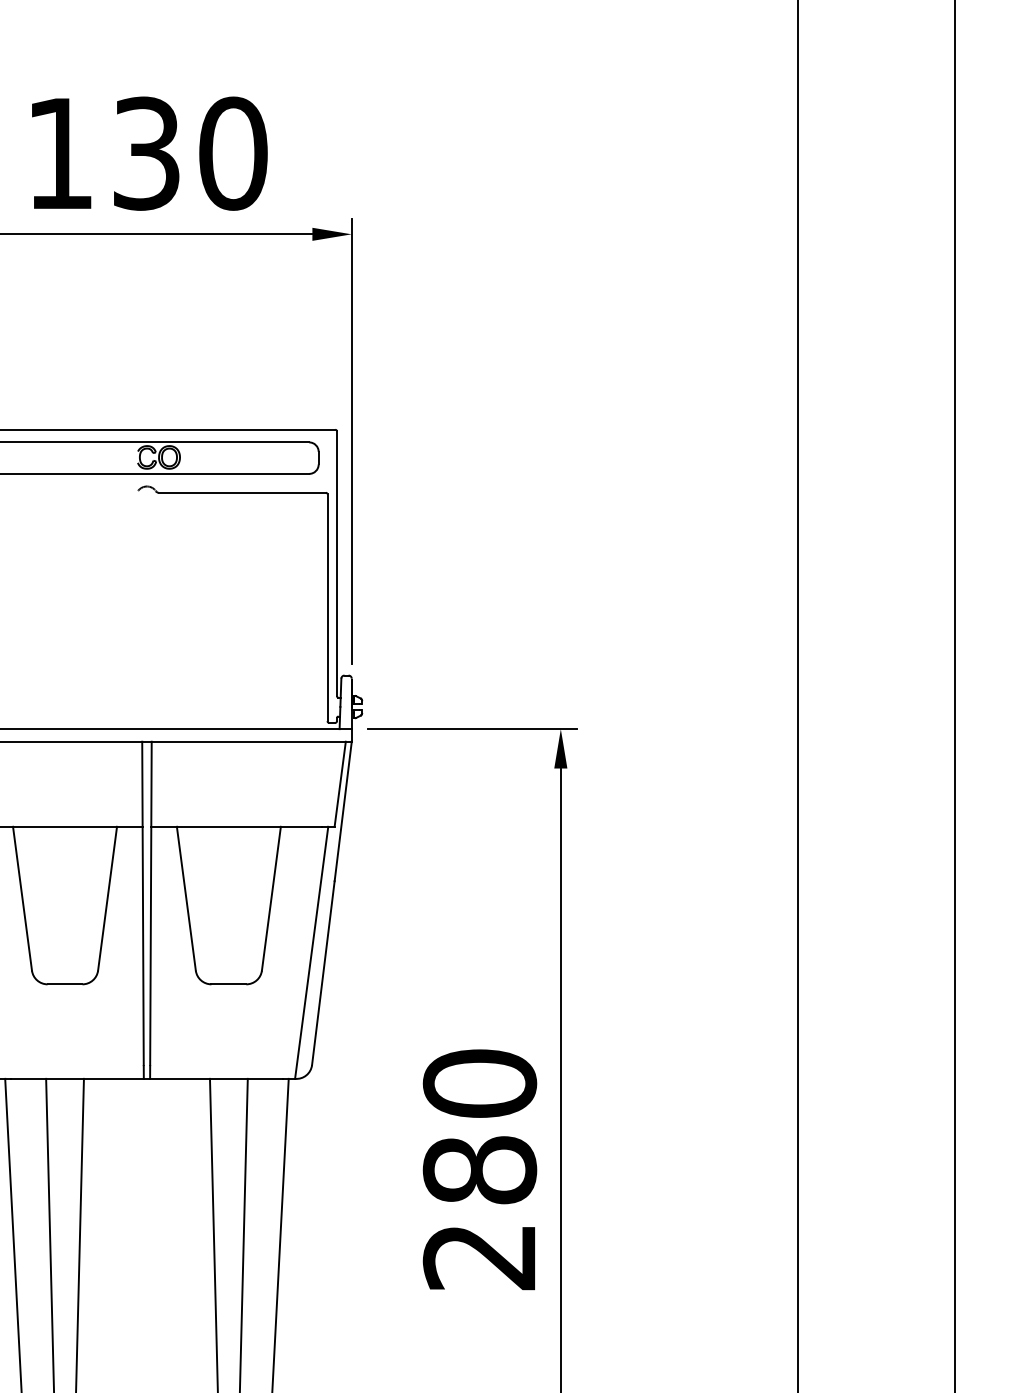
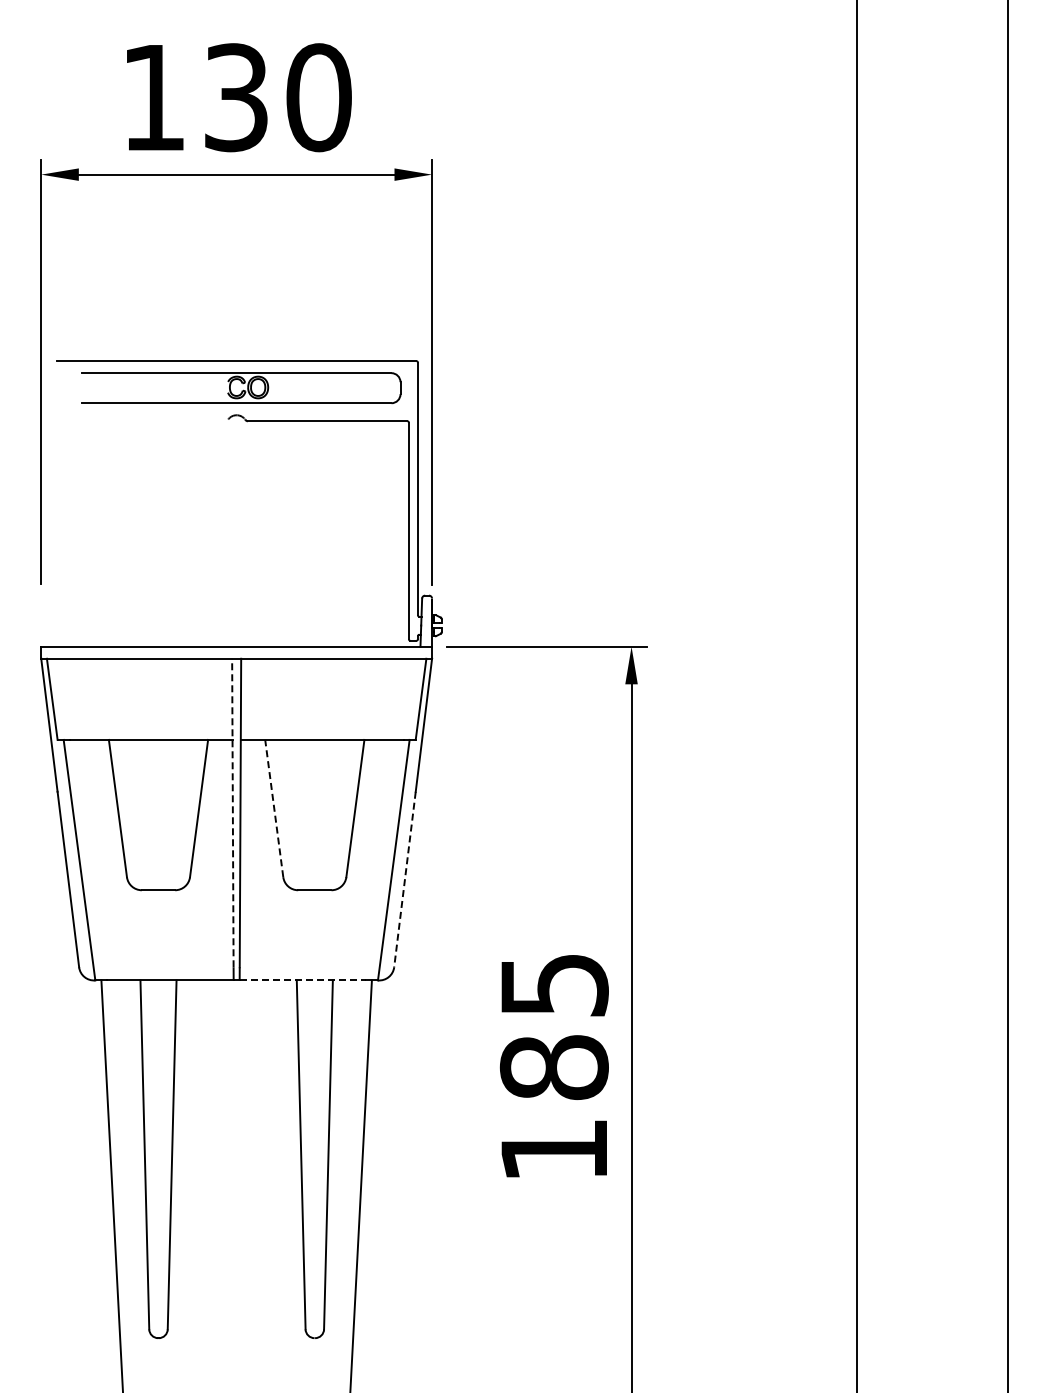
line: (186, 898) -> (274, 808), solid -> dashed
line: (142, 902) -> (232, 812), solid -> dashed
line: (322, 974) -> (404, 880), solid -> dashed
line: (217, 1078) -> (303, 980), solid -> dashed
text: (479, 1169) -> (553, 1066), 280 -> 185

